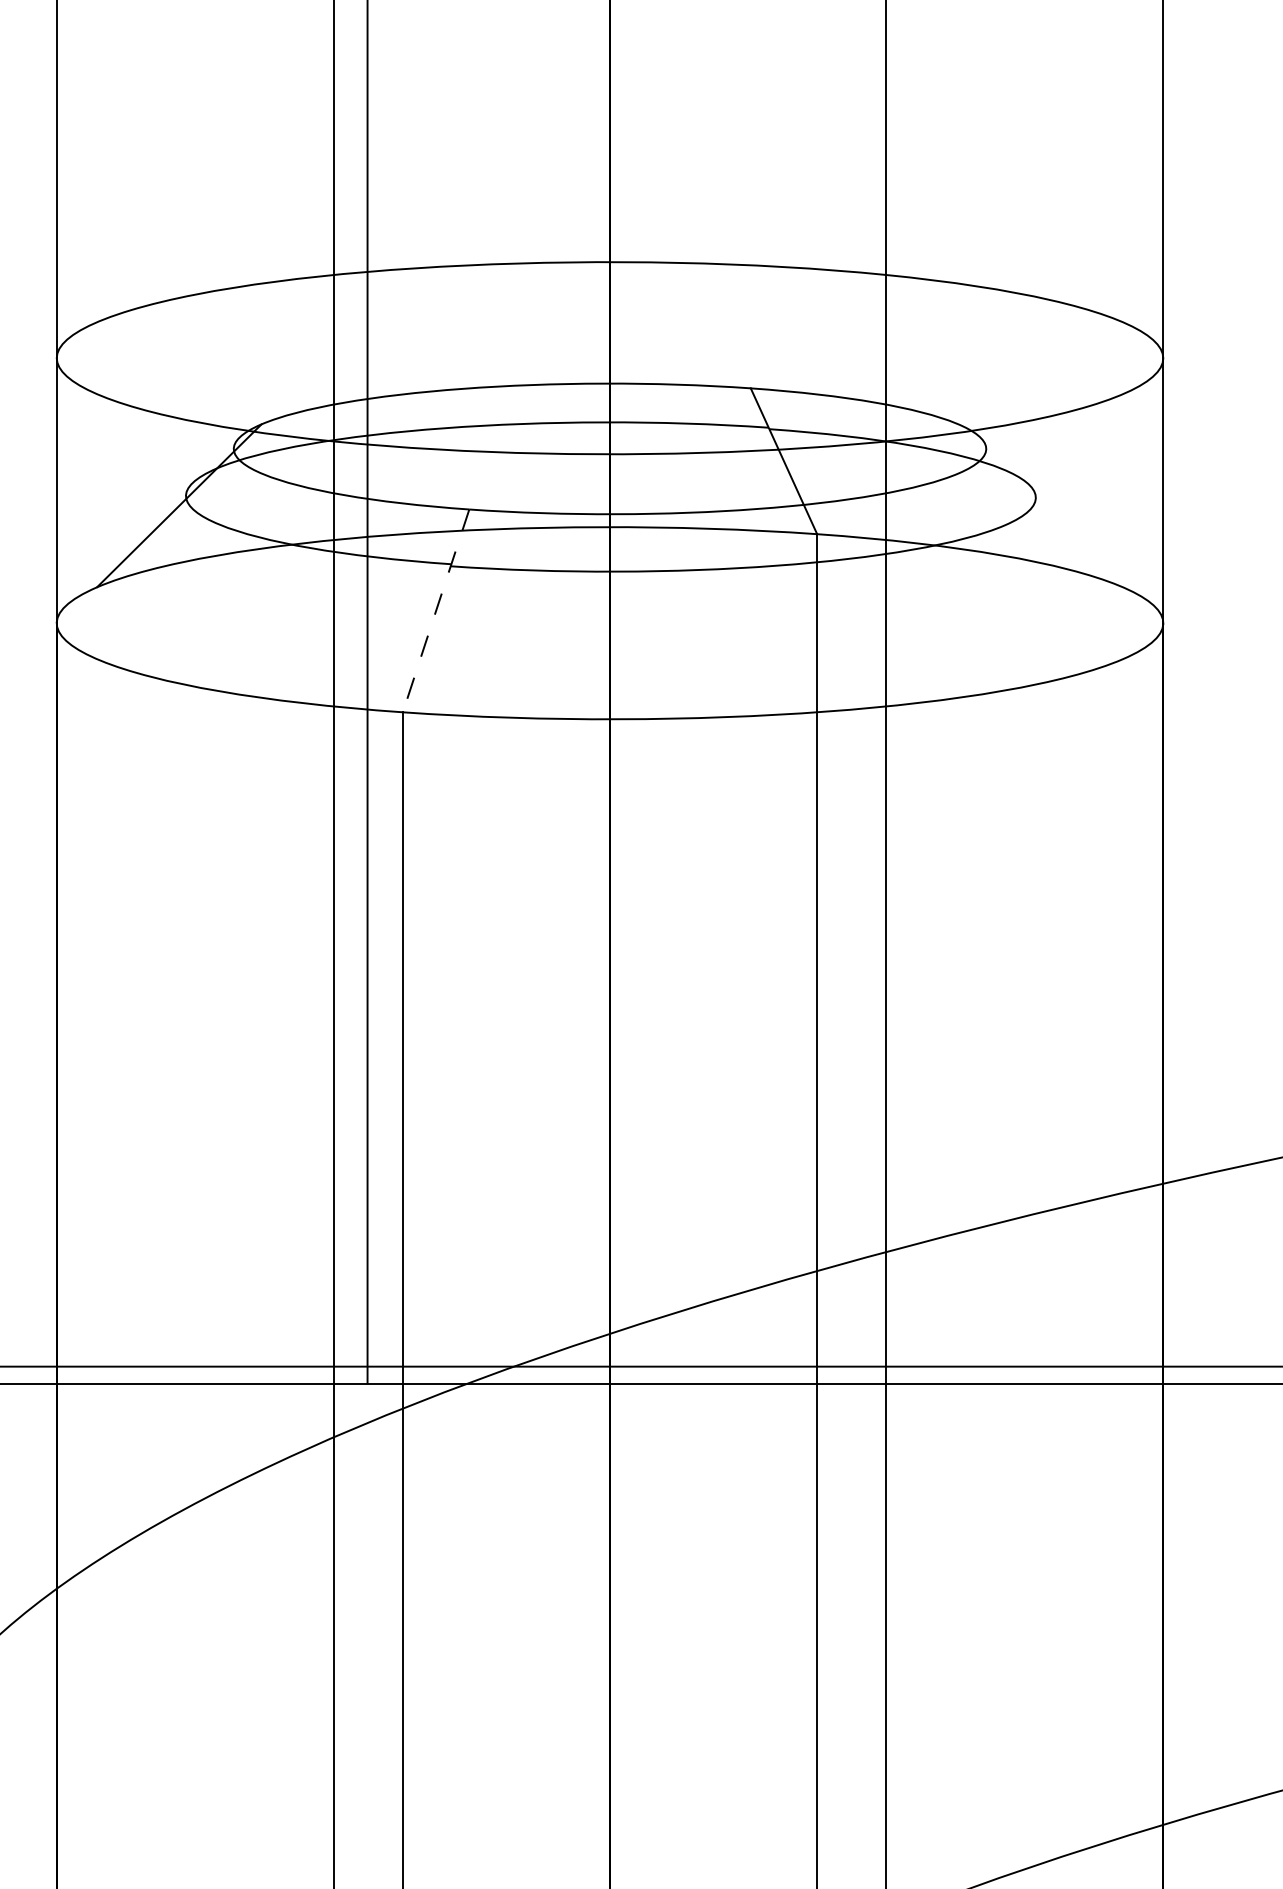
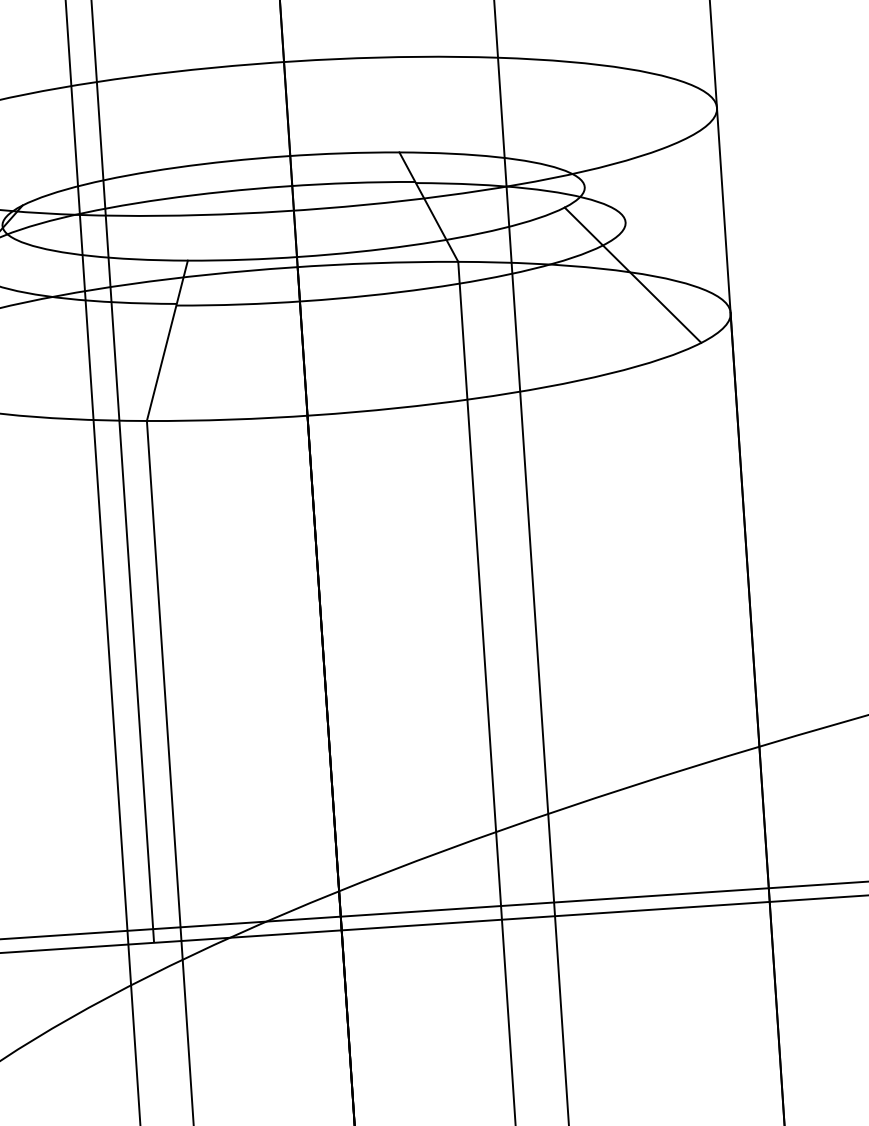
line: (1040, 566) -> (632, 275), added
line: (436, 610) -> (167, 340), dashed -> solid

